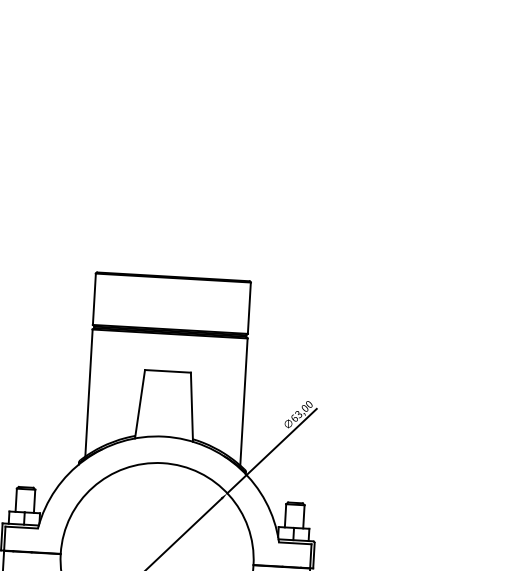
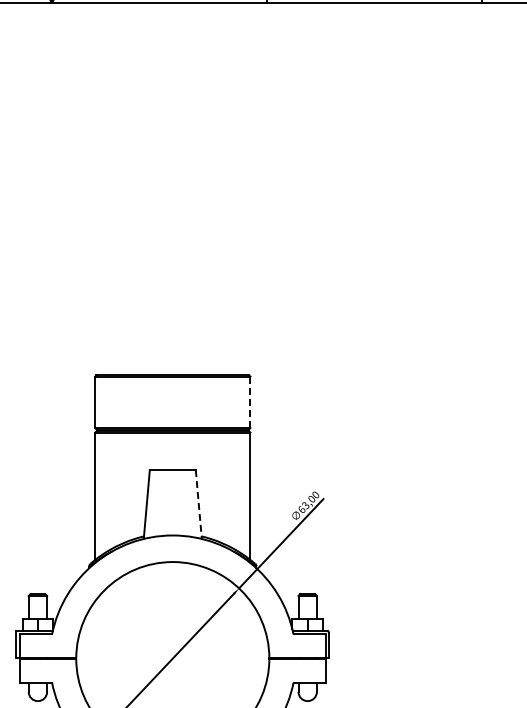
line: (249, 308) -> (250, 402), solid -> dashed
line: (191, 407) -> (198, 504), solid -> dashed

